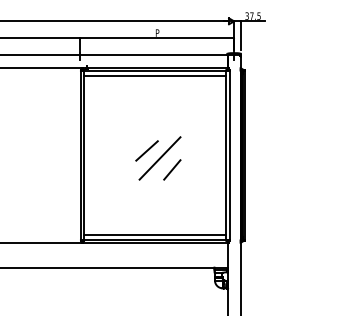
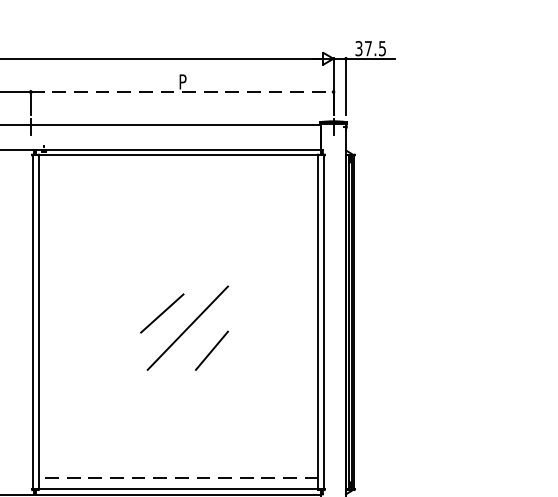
line: (157, 38) -> (182, 92), solid -> dashed
line: (155, 76) -> (178, 167), removed
line: (154, 234) -> (176, 477), solid -> dashed

